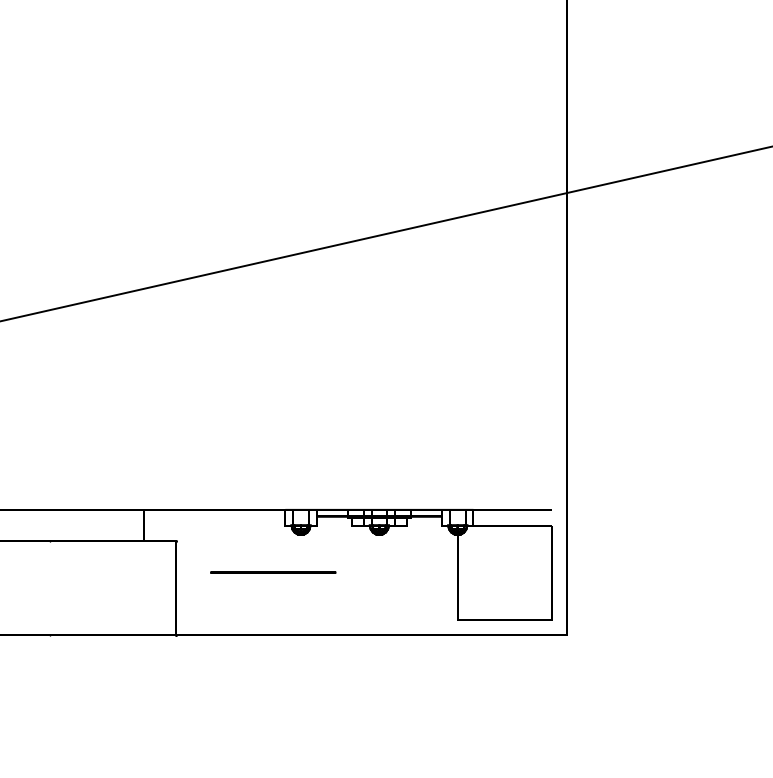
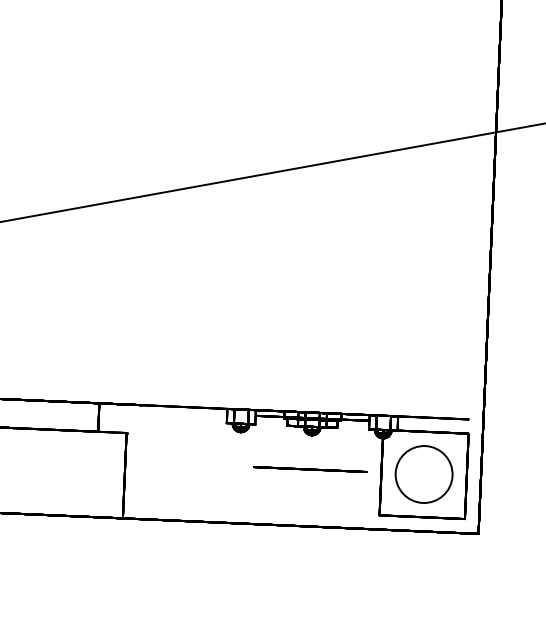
line: (273, 572) -> (310, 469), moved
circle: (504, 572) -> (423, 474), added

